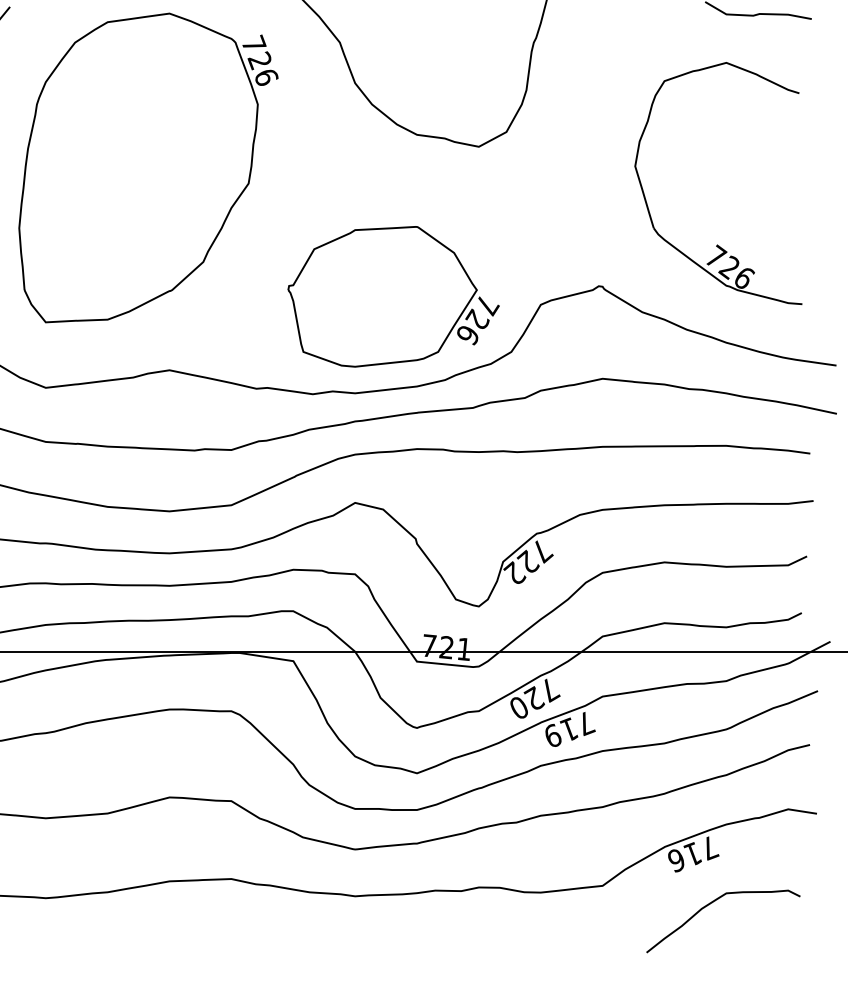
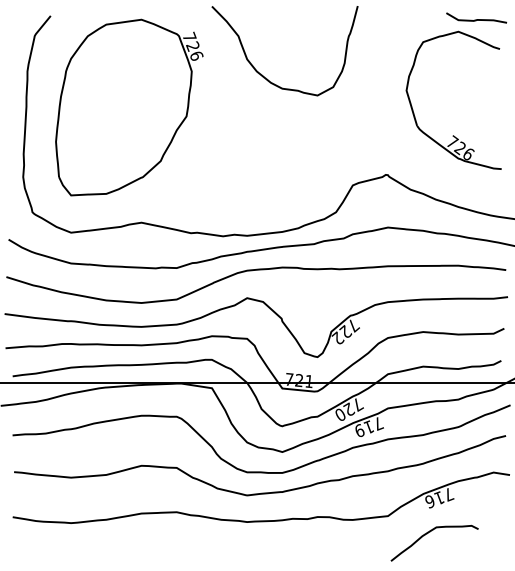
part: (717, 245) -> (453, 135), moved
part: (392, 296) -> (268, 180), removed
curve: (710, 905) -> (427, 534), moved

